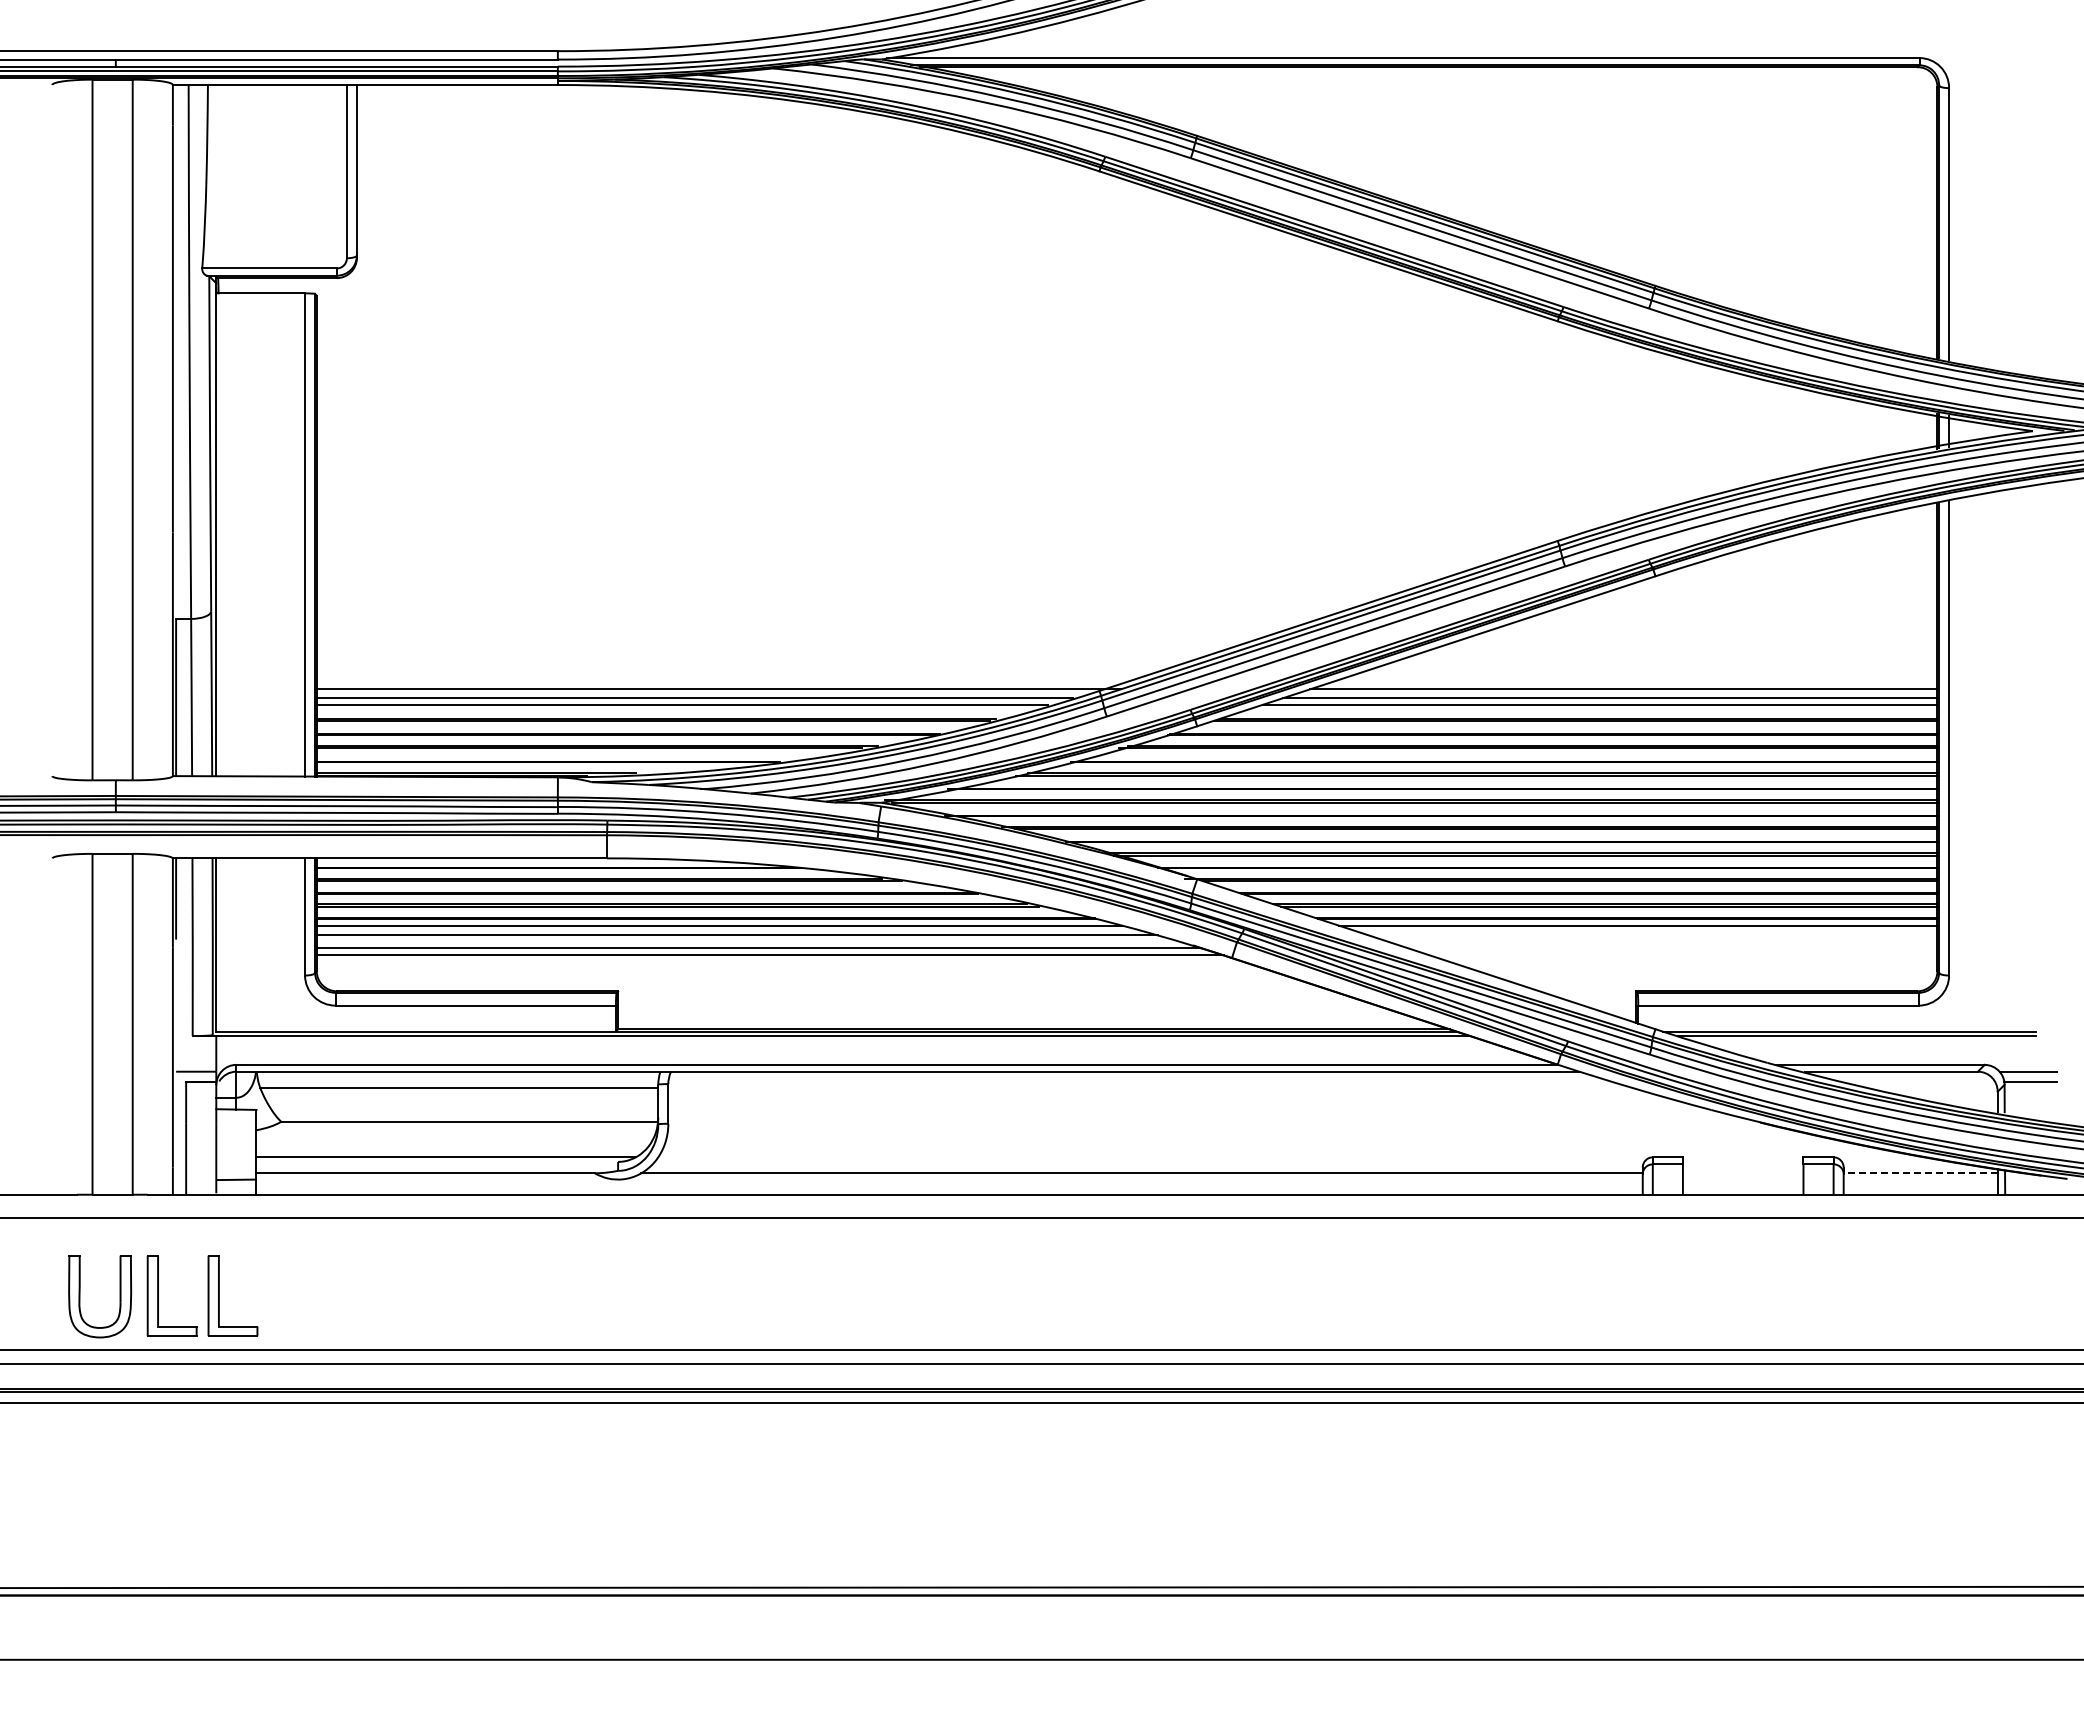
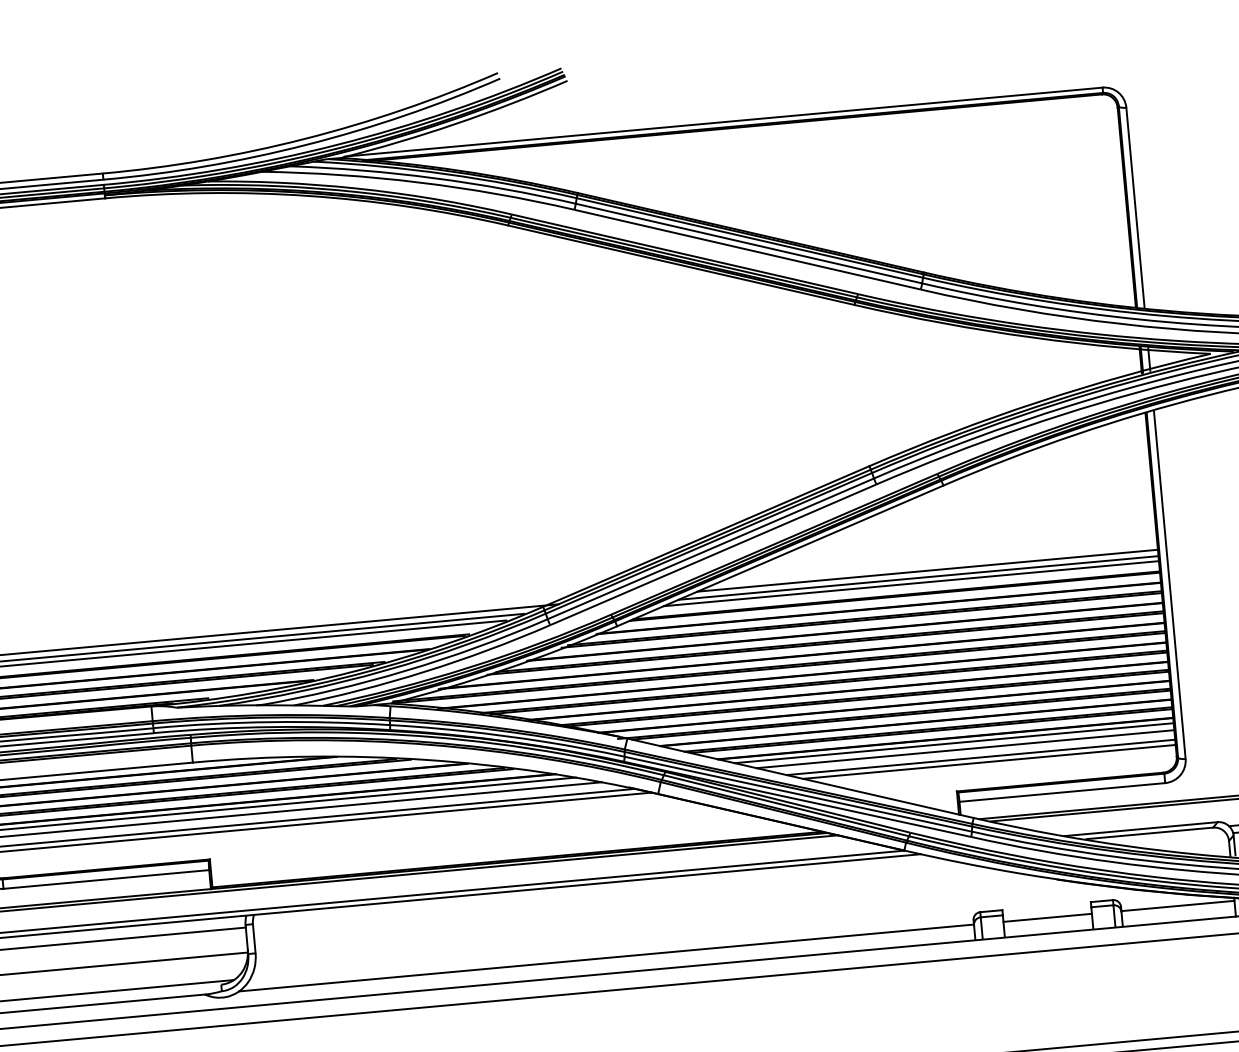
line: (1652, 935) -> (965, 749), added
line: (1672, 948) -> (980, 757), added
line: (1683, 955) -> (989, 762), added
line: (1742, 1173) -> (1047, 918), added
line: (1920, 1173) -> (1177, 906), dashed -> solid

